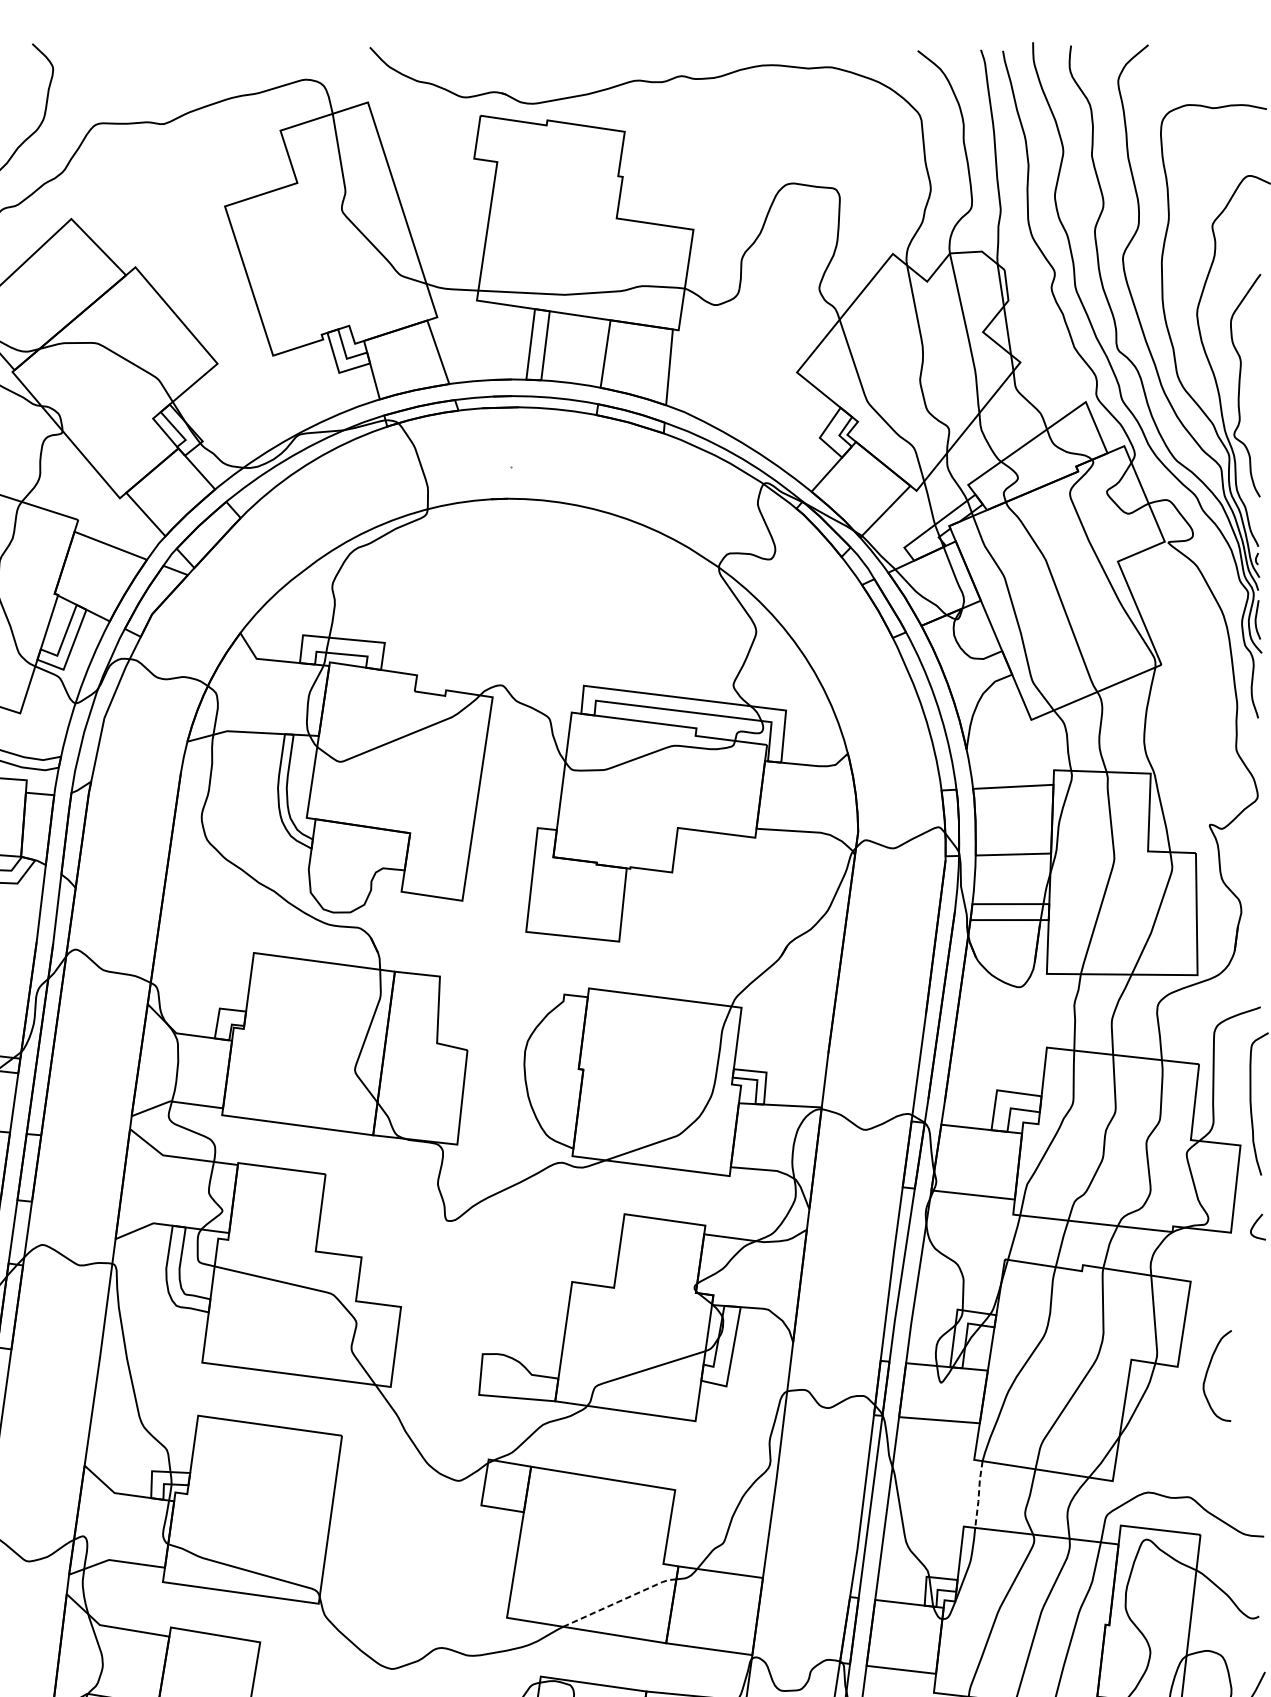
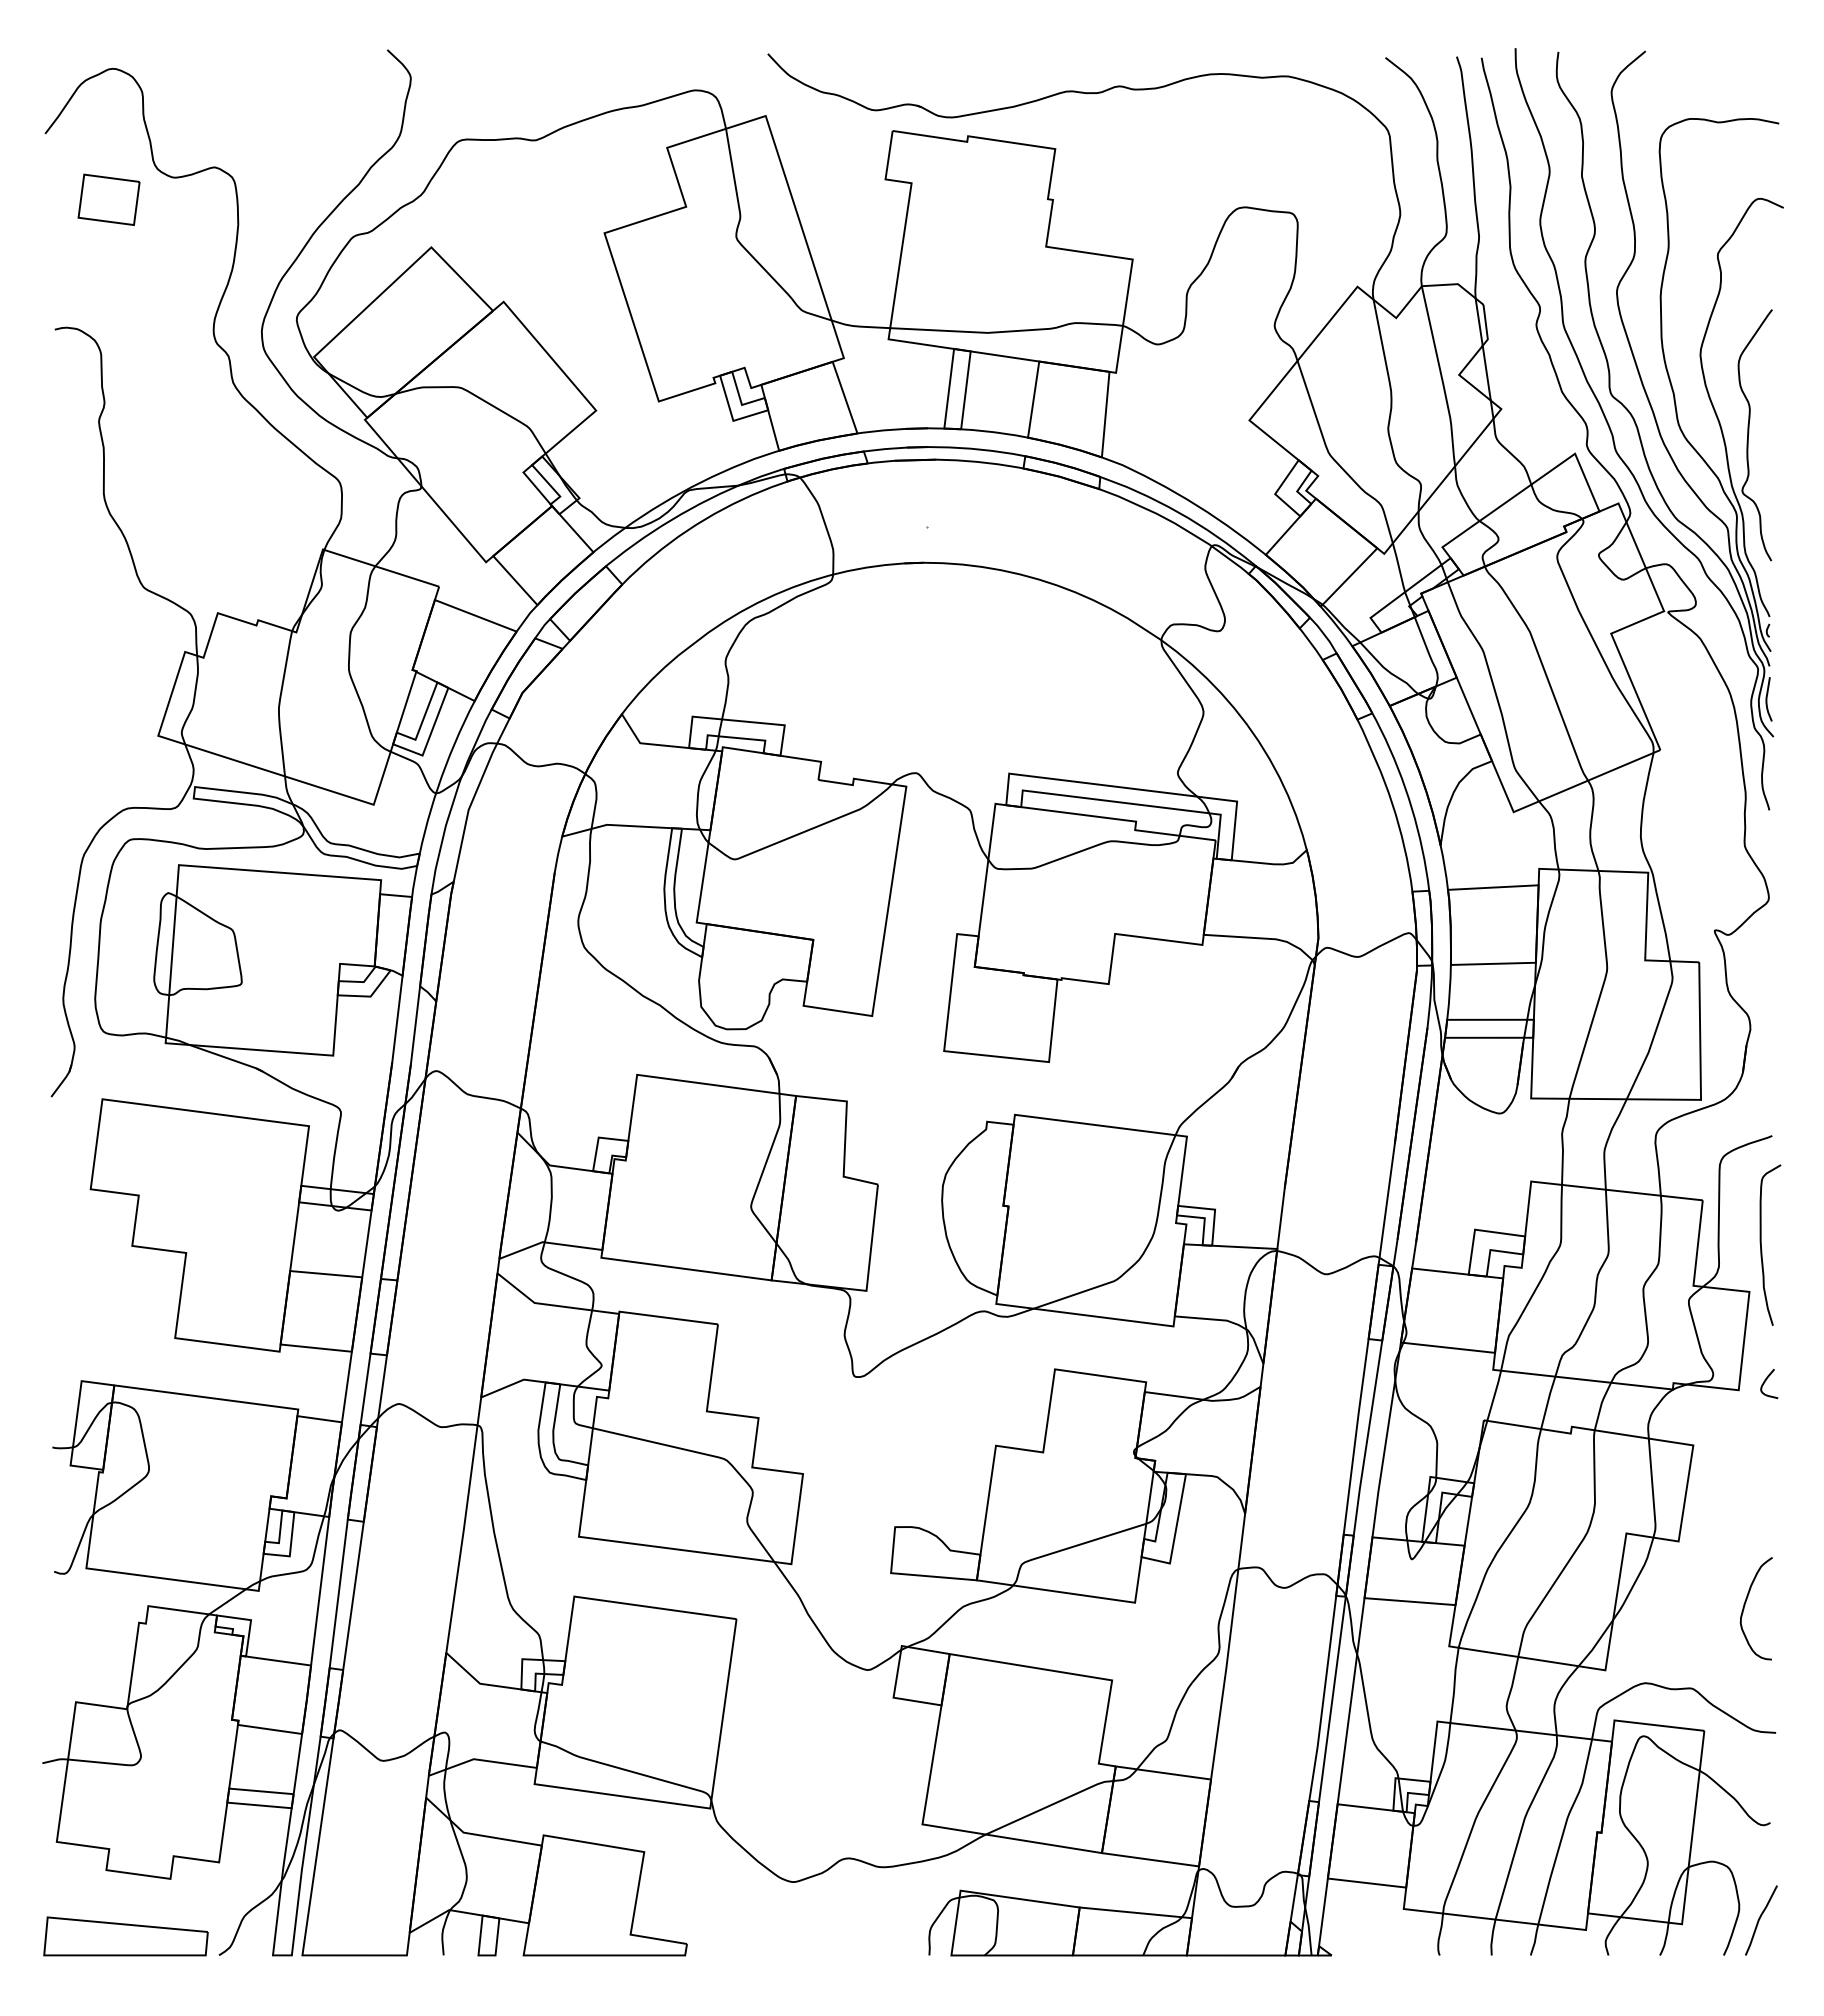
curve: (1207, 1373) -> (1745, 1605), moved
line: (978, 1494) -> (1454, 1685), dashed -> solid
line: (620, 1601) -> (1050, 1805), dashed -> solid

